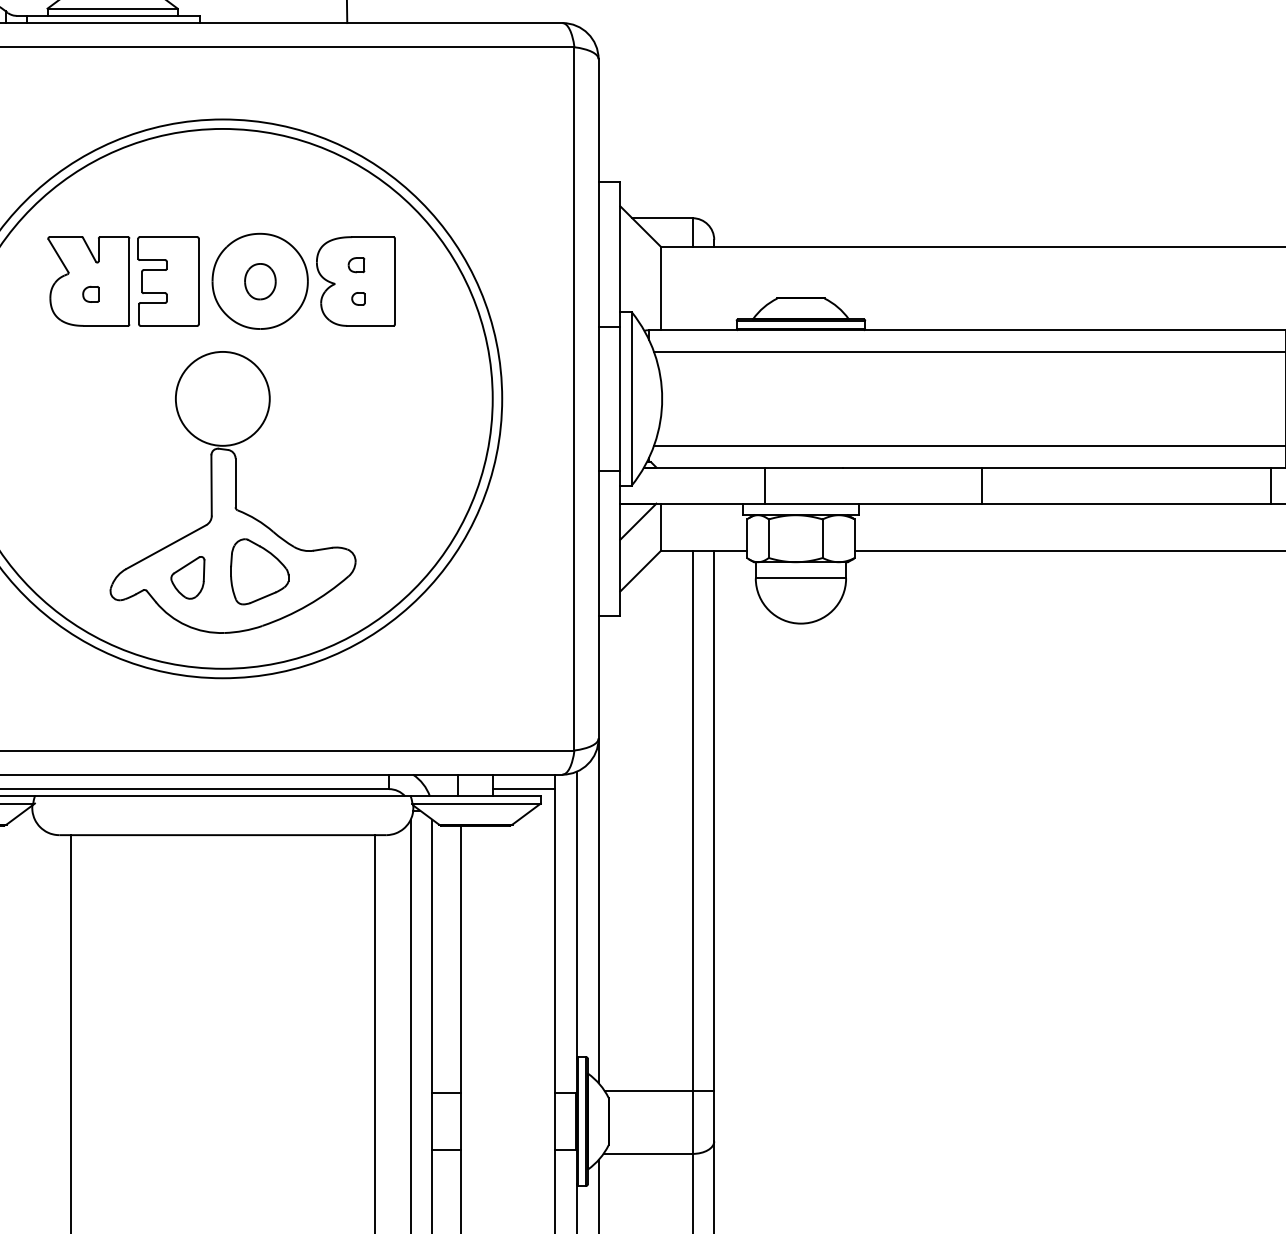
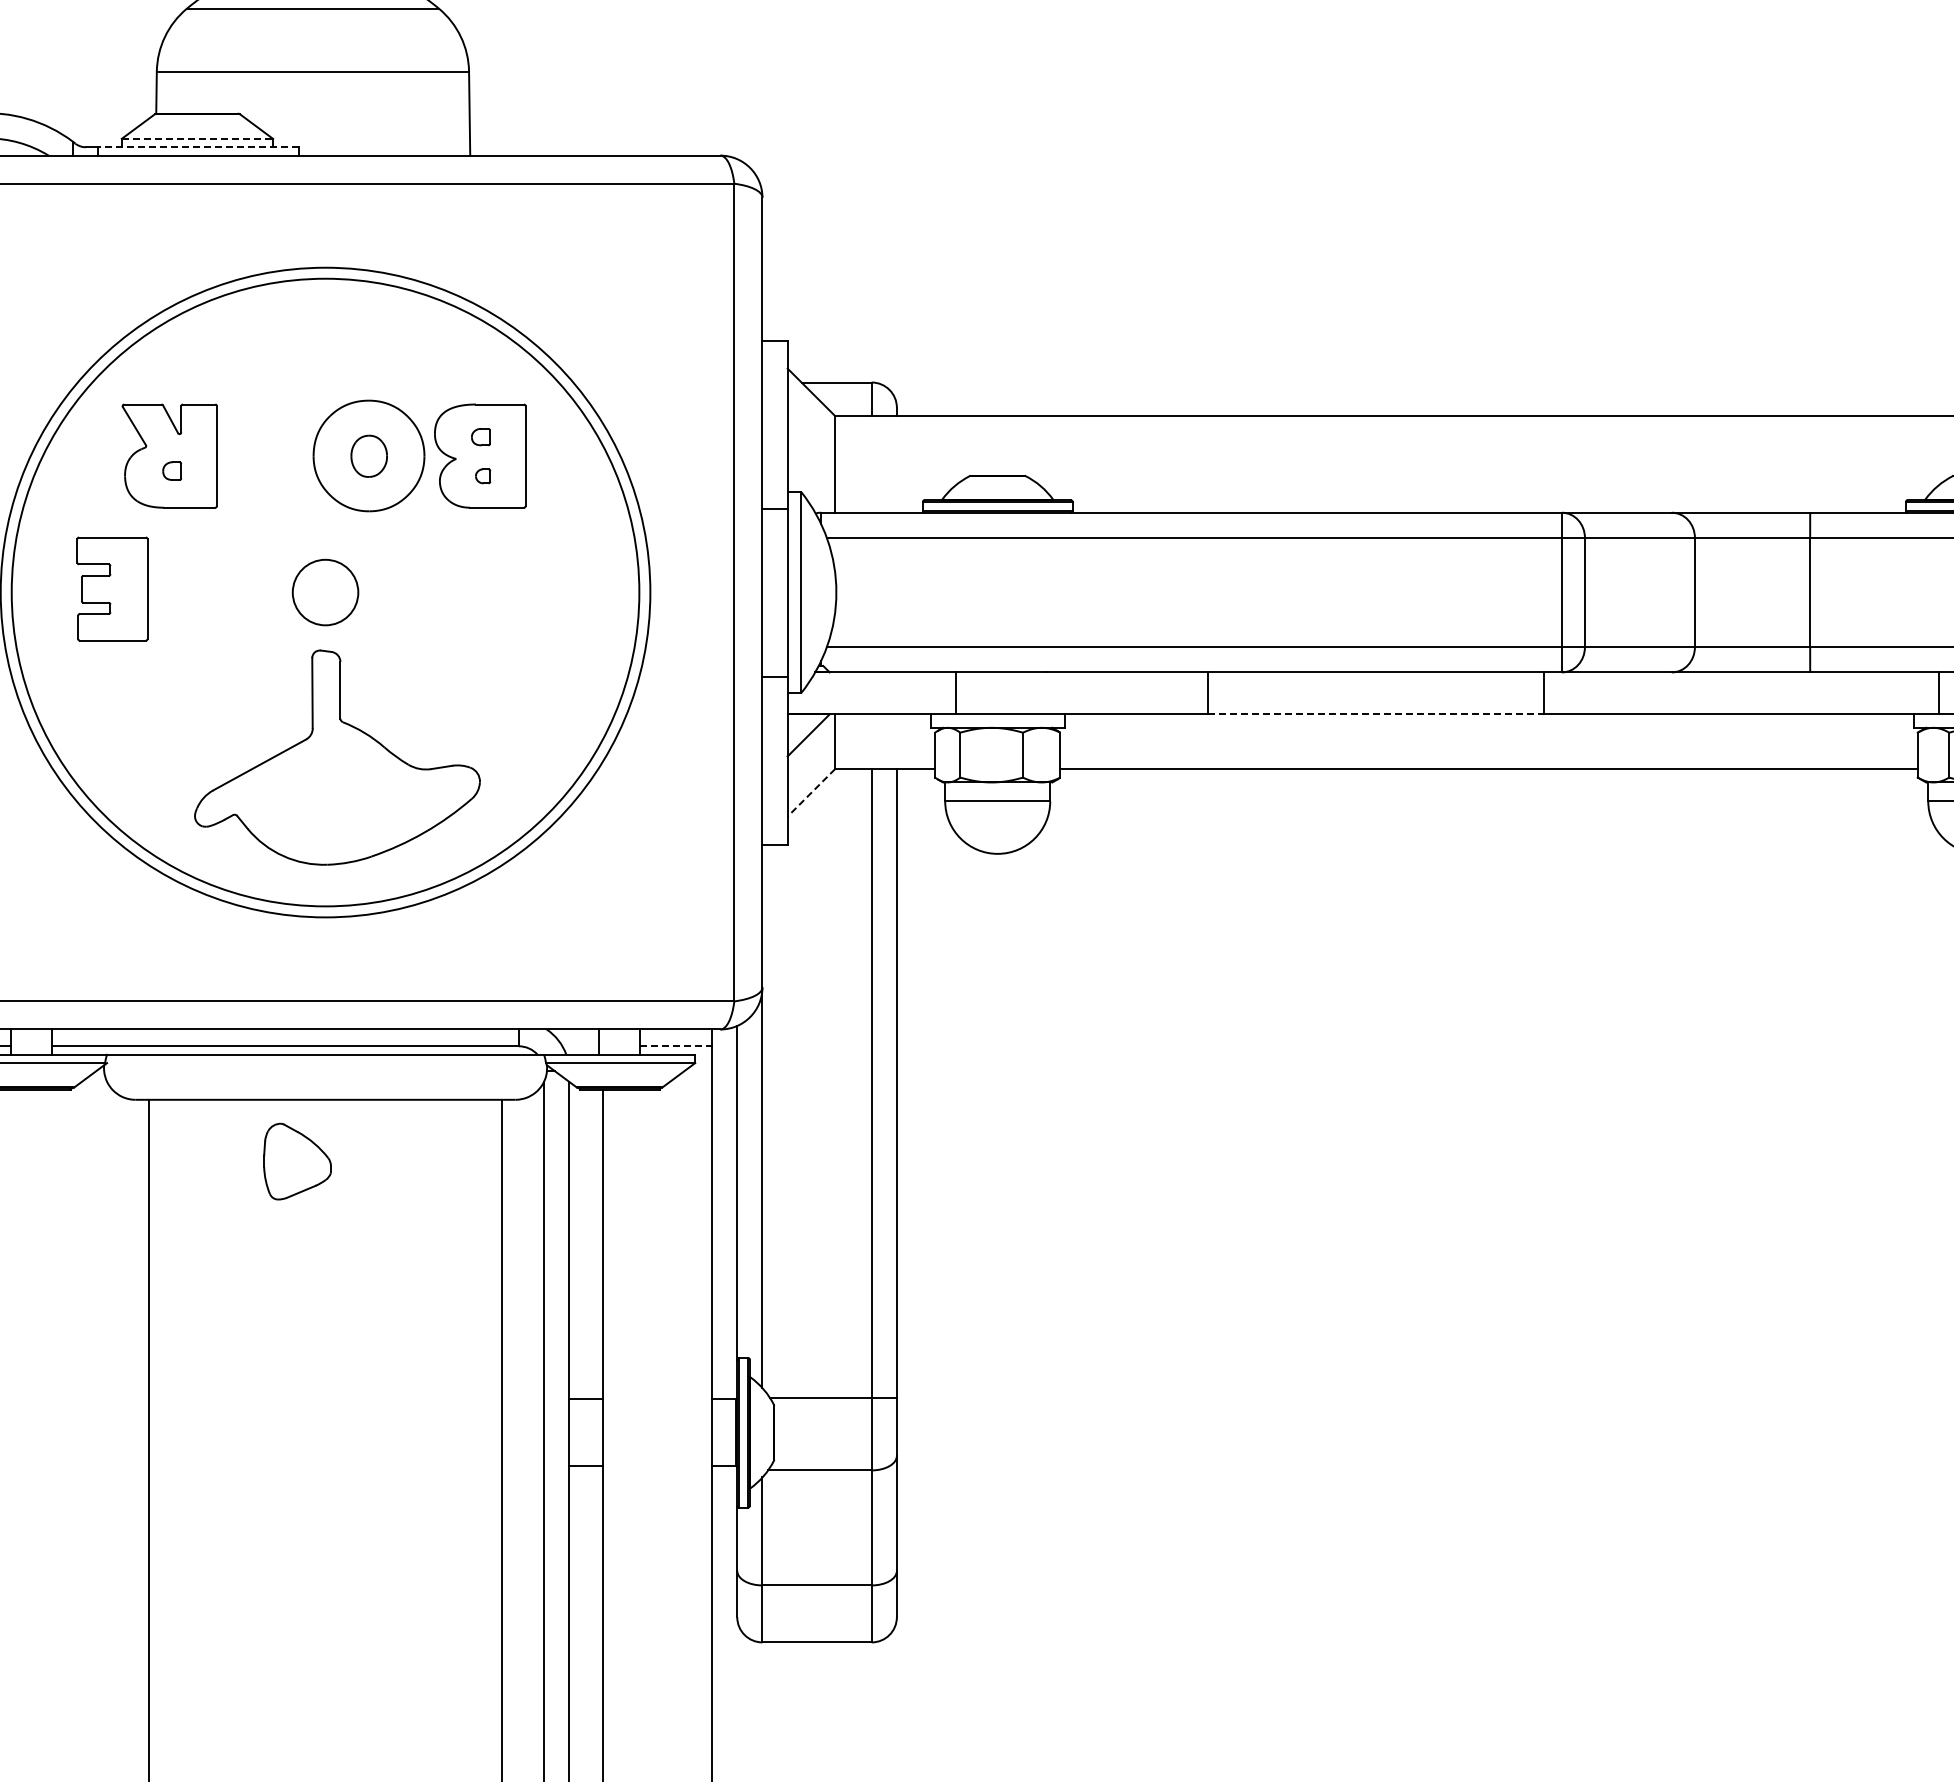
line: (112, 8) -> (197, 138), solid -> dashed
line: (113, 16) -> (198, 147), solid -> dashed
part: (168, 280) -> (112, 588), moved
circle: (222, 398) -> (325, 592), size x0.6
line: (1126, 503) -> (1376, 714), solid -> dashed
line: (640, 570) -> (811, 792), solid -> dashed
part: (259, 571) -> (297, 1161), moved
part: (187, 577) -> (284, 800), removed
line: (524, 789) -> (676, 1046), solid -> dashed

